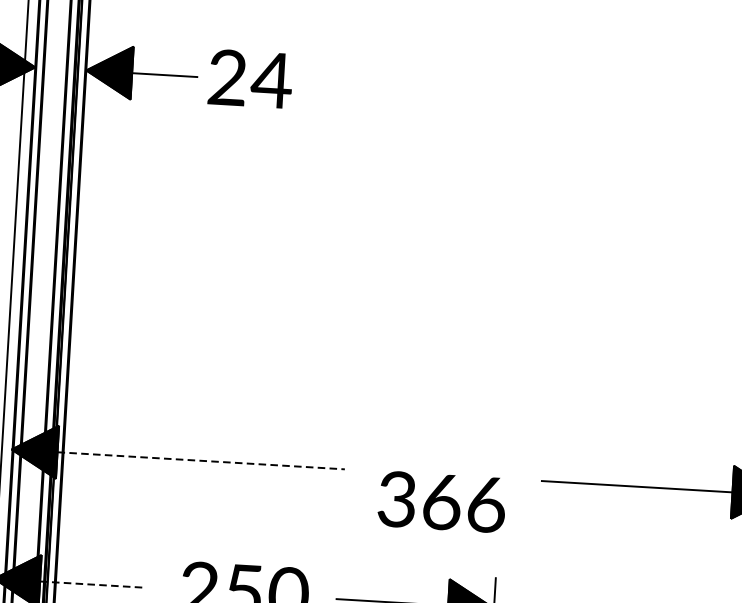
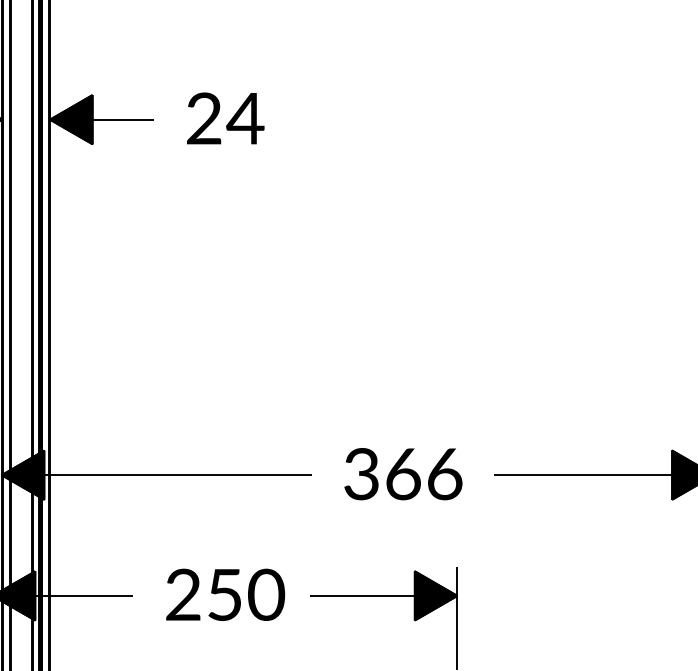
text: (250, 78) -> (225, 118), moved
line: (200, 461) -> (177, 475), dashed -> solid
text: (442, 502) -> (403, 474), moved
line: (93, 584) -> (84, 595), dashed -> solid

